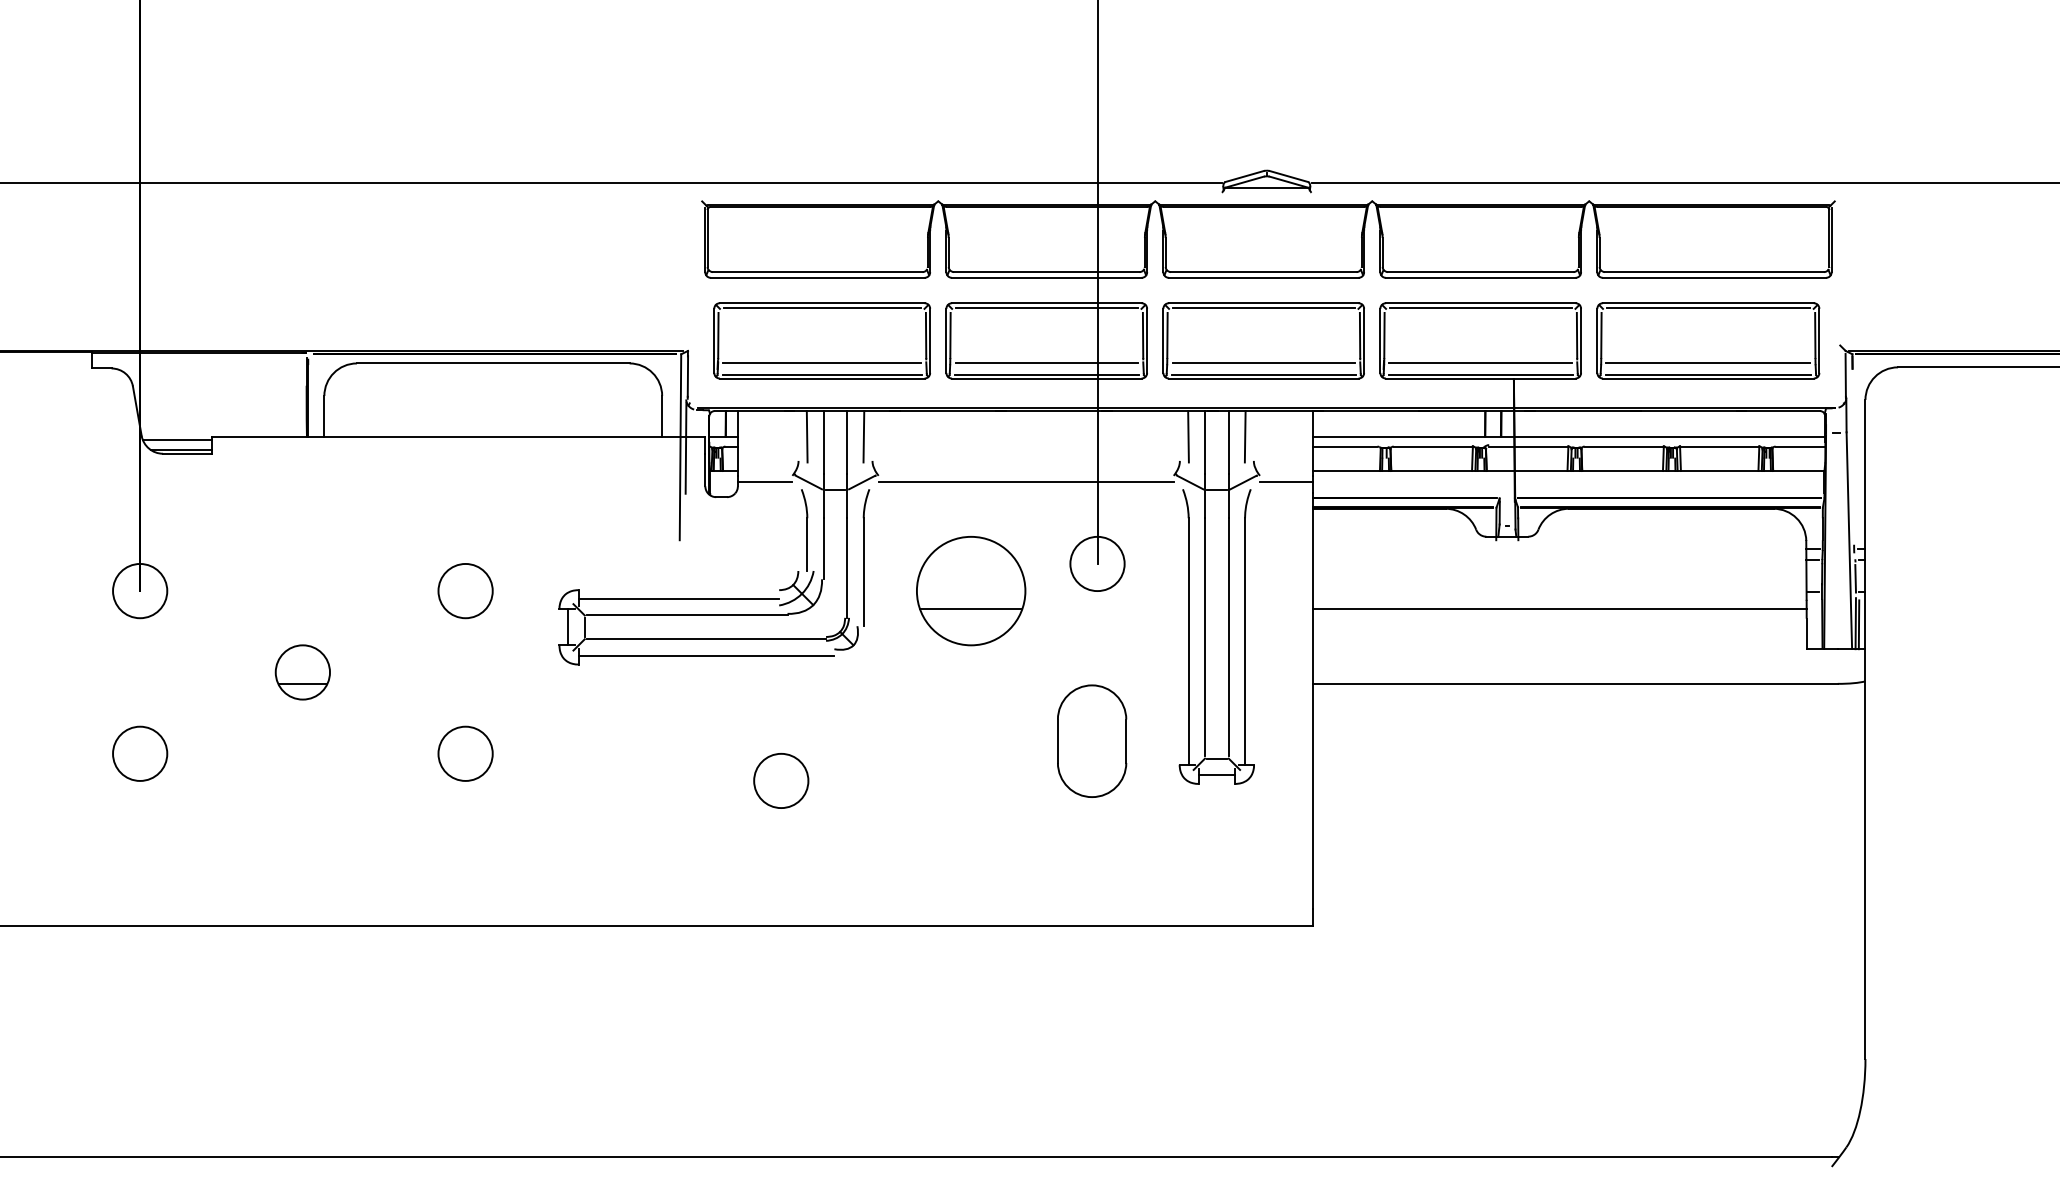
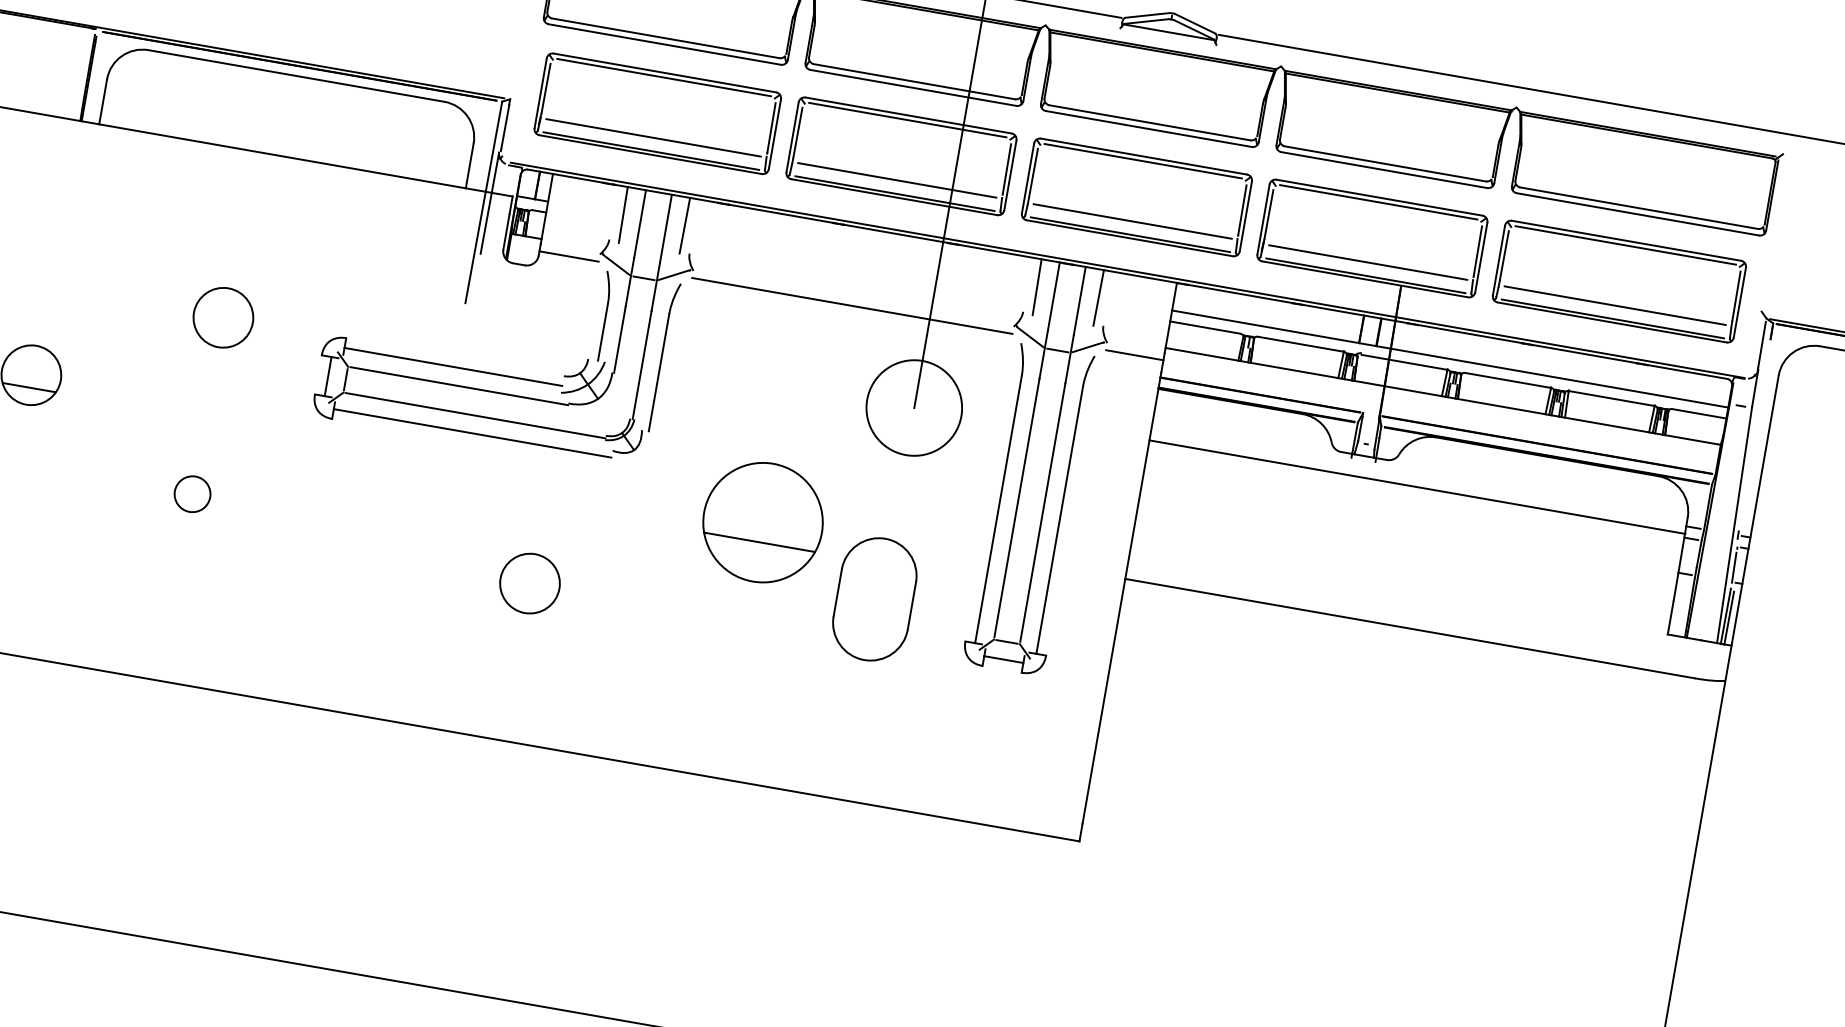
circle: (1097, 563) -> (914, 407), size x1.6
part: (971, 591) -> (763, 523), moved
line: (1559, 609) -> (1417, 487), moved
circle: (465, 753) -> (192, 494), size x0.6

